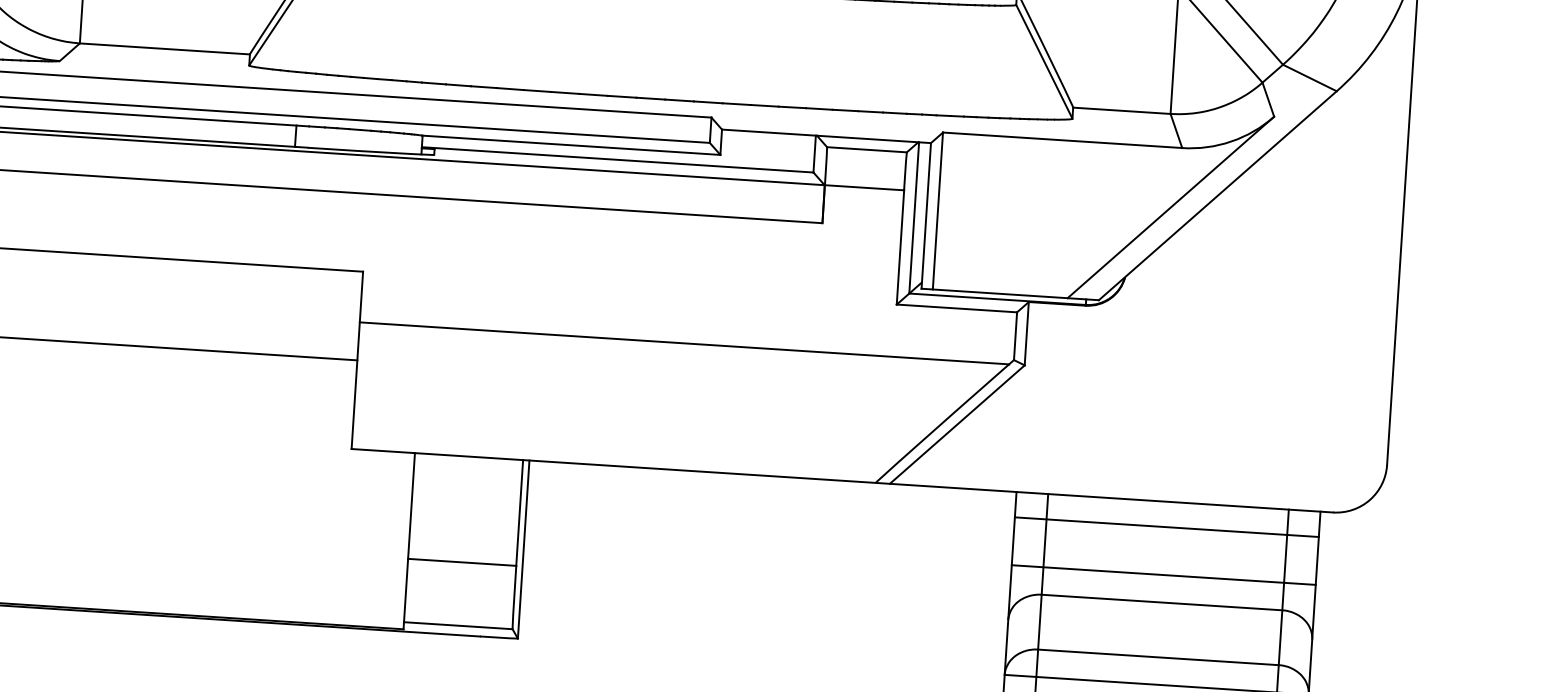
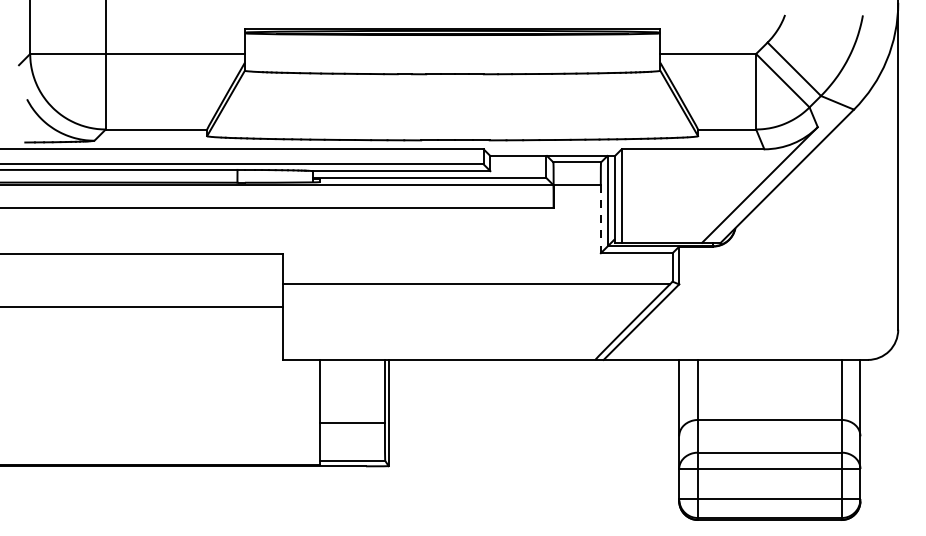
line: (899, 247) -> (600, 219), solid -> dashed
line: (1166, 527) -> (769, 375), removed
line: (1163, 574) -> (769, 403), removed

